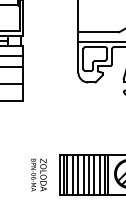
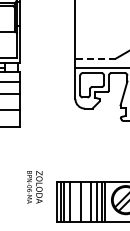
line: (98, 32) -> (95, 58), solid -> dashed
text: (38, 175) -> (34, 187), moved
line: (77, 175) -> (74, 201), removed
line: (88, 175) -> (85, 201), removed

